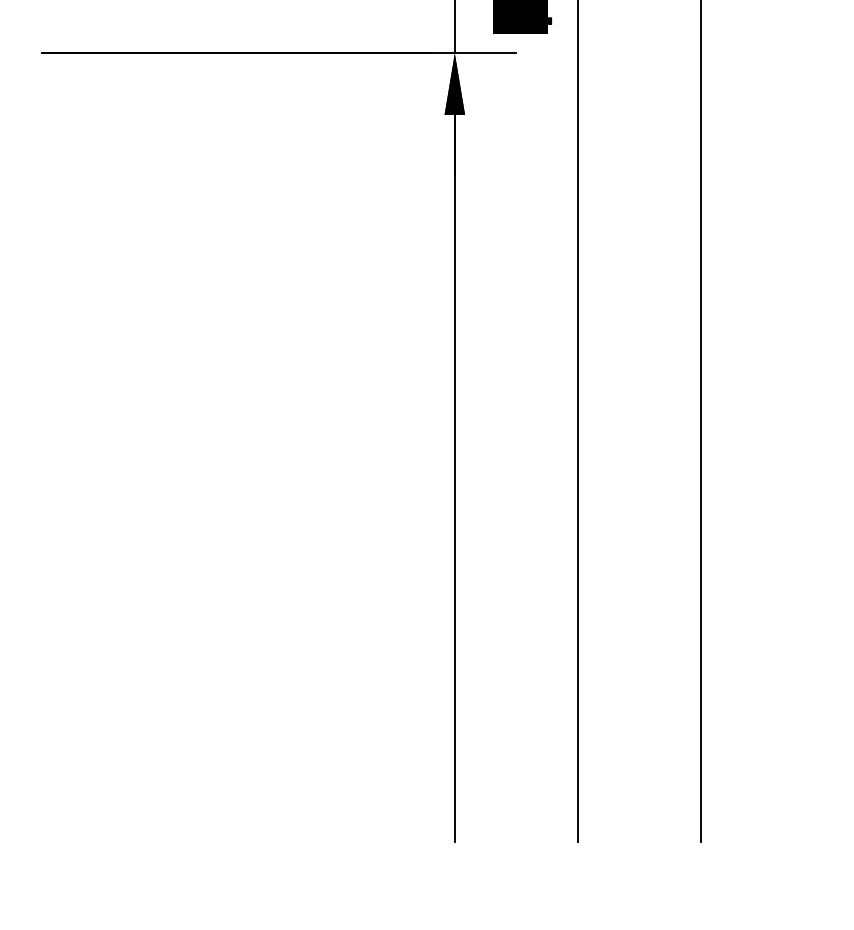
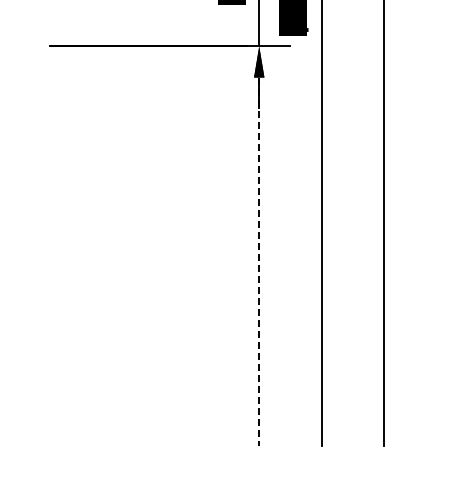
line: (455, 479) -> (259, 262), solid -> dashed

